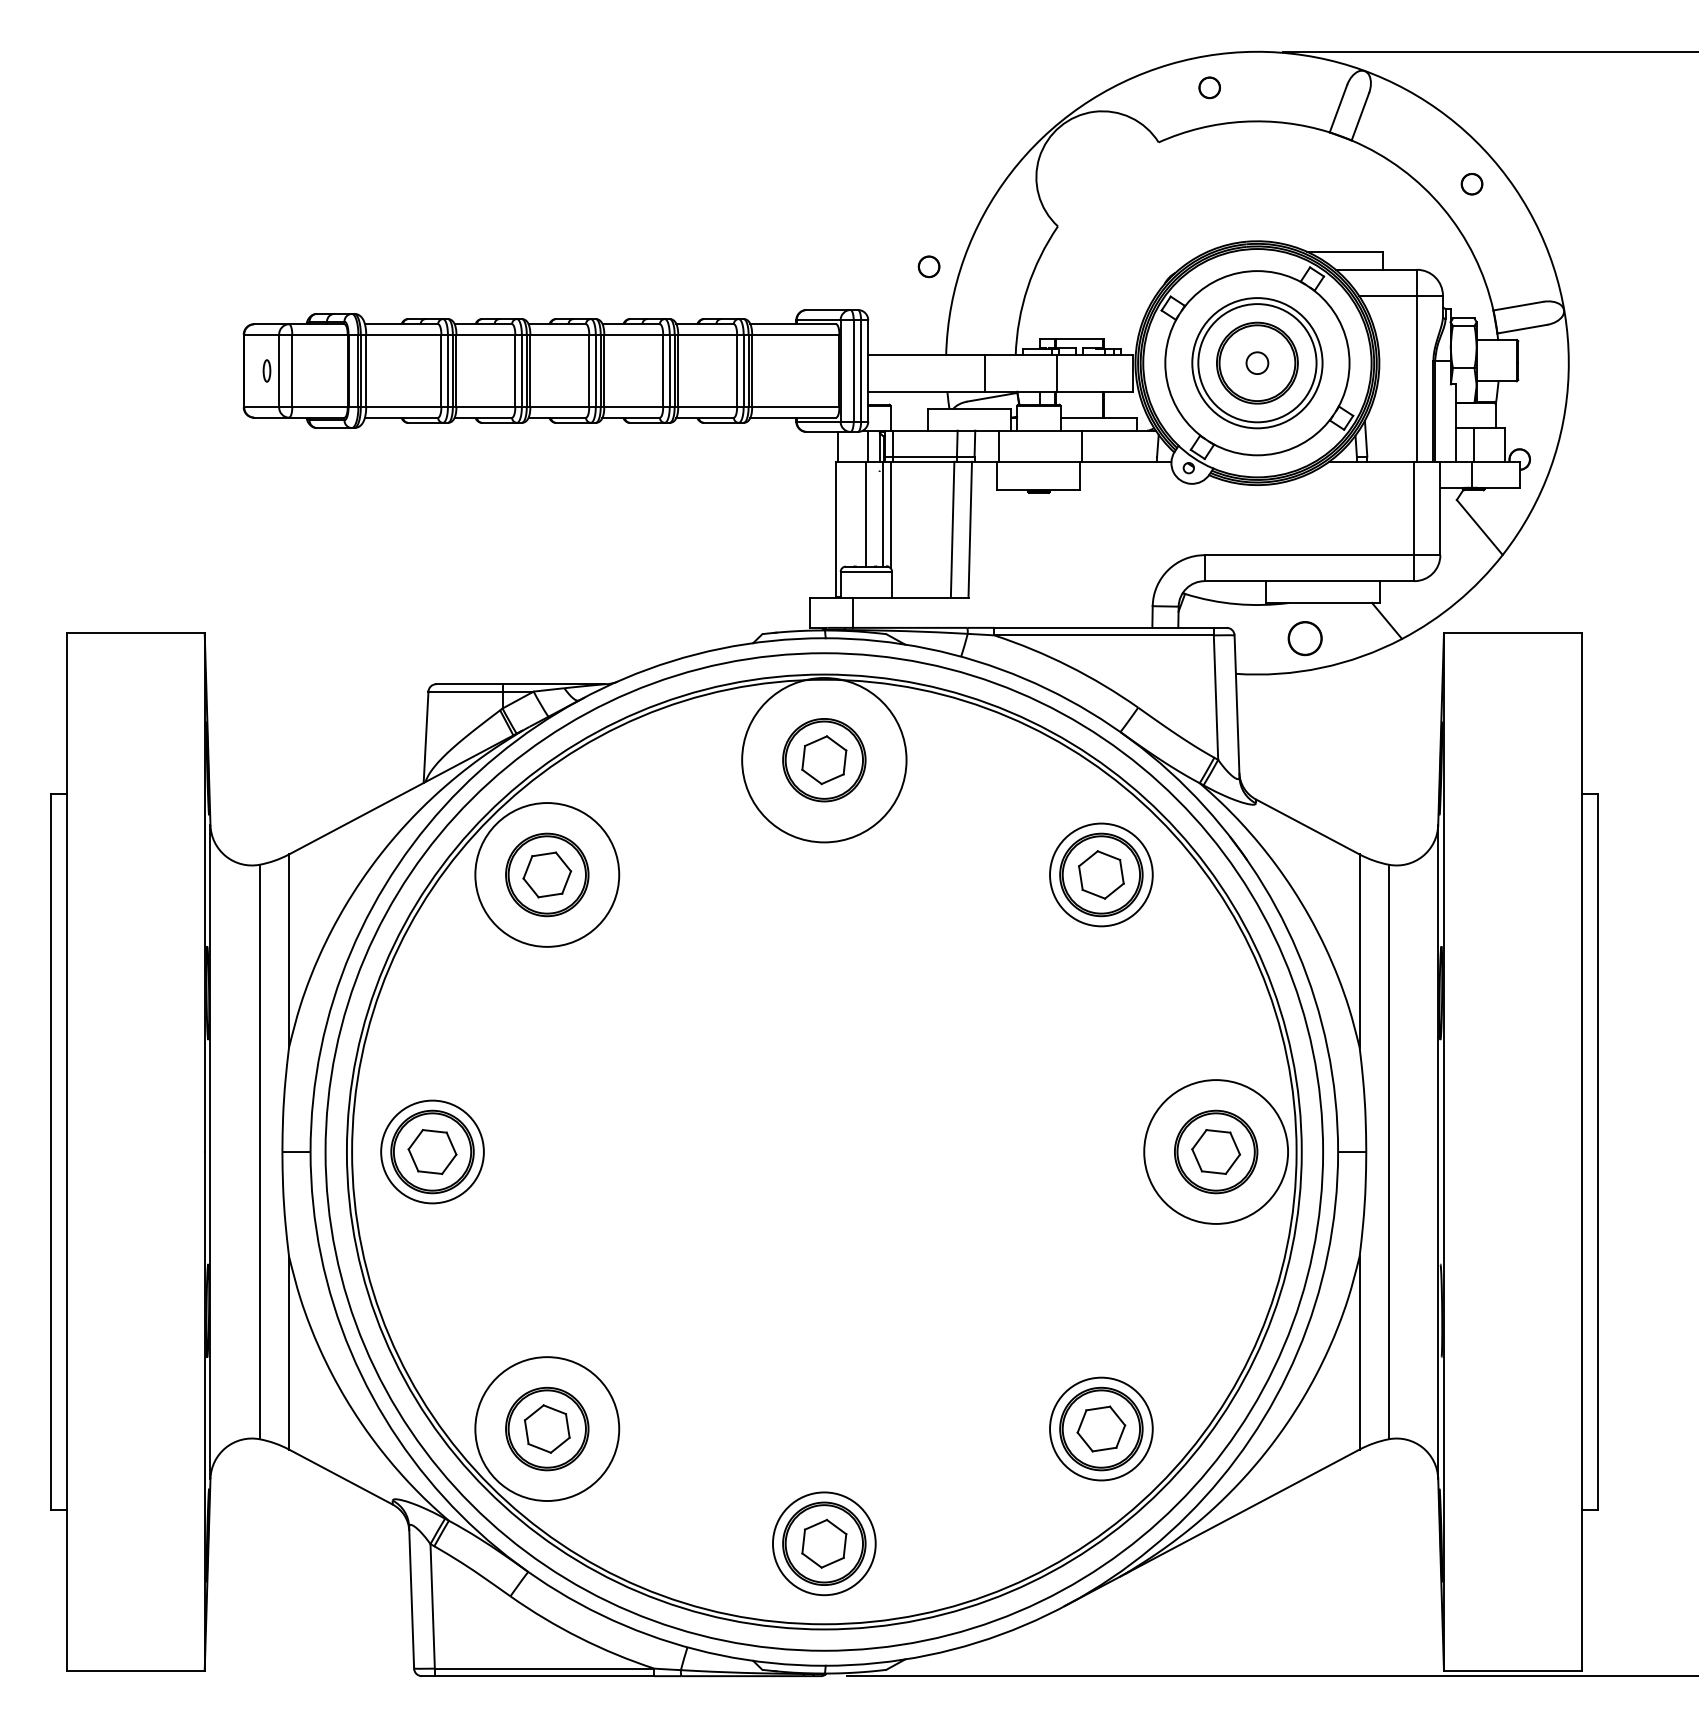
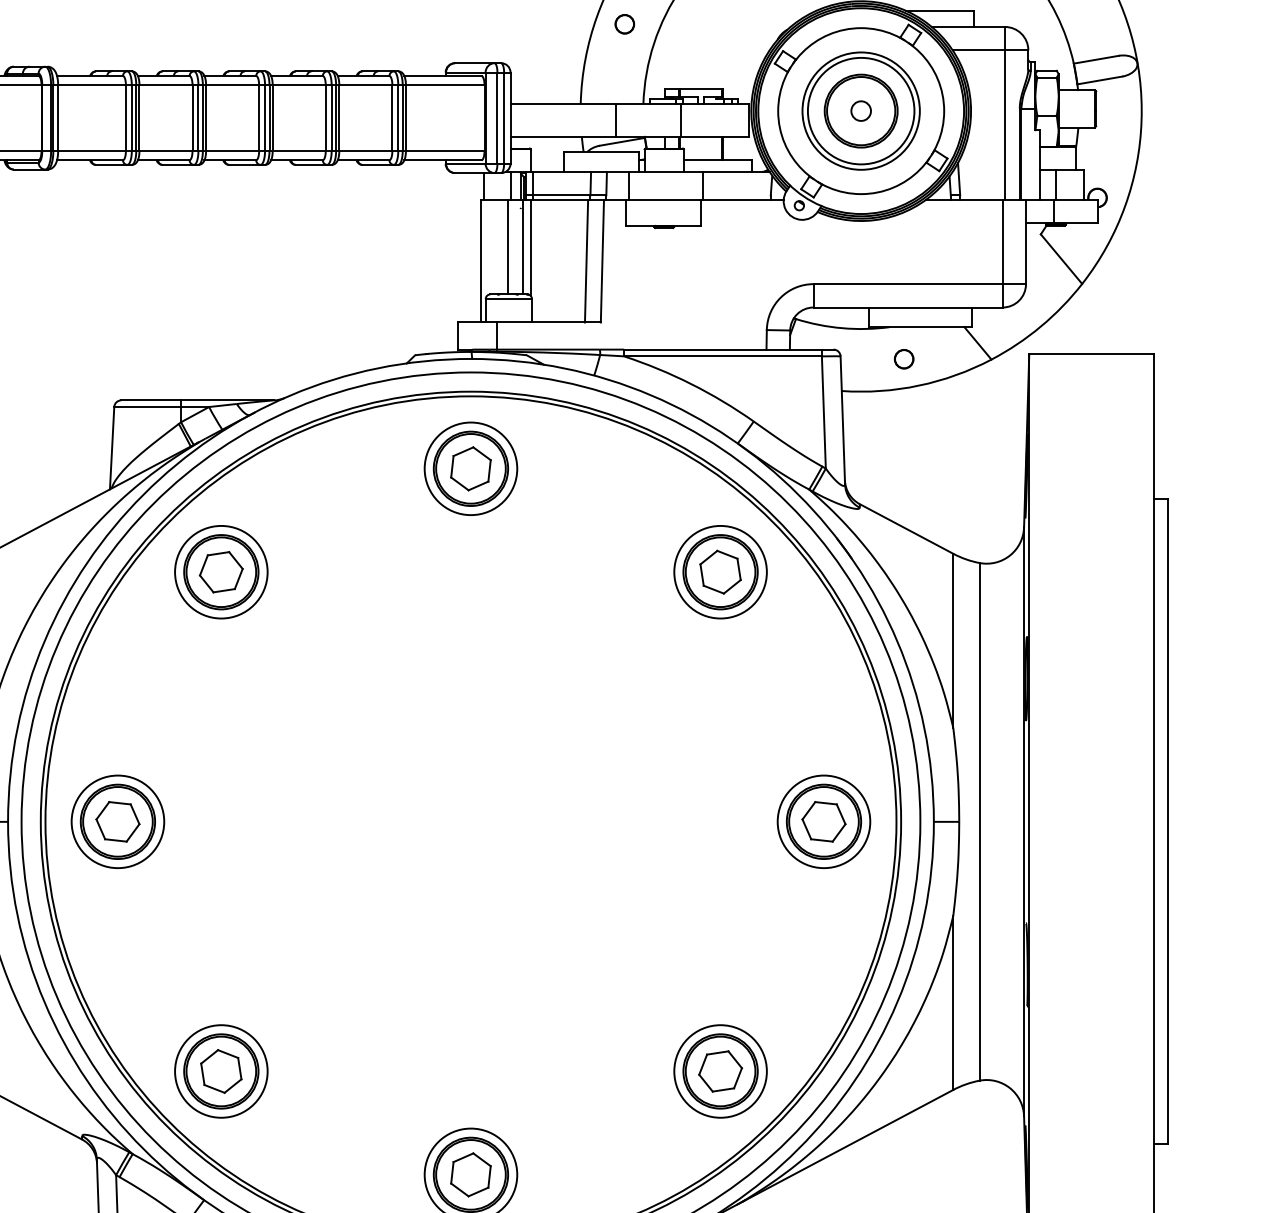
part: (928, 266) -> (624, 24), moved
part: (1304, 638) -> (903, 359), size x0.62
circle: (823, 759) -> (470, 468), size x0.62
circle: (546, 874) -> (220, 571), size x0.71
circle: (1215, 1151) -> (823, 821), size x0.71
circle: (546, 1428) -> (220, 1070), size x0.71

